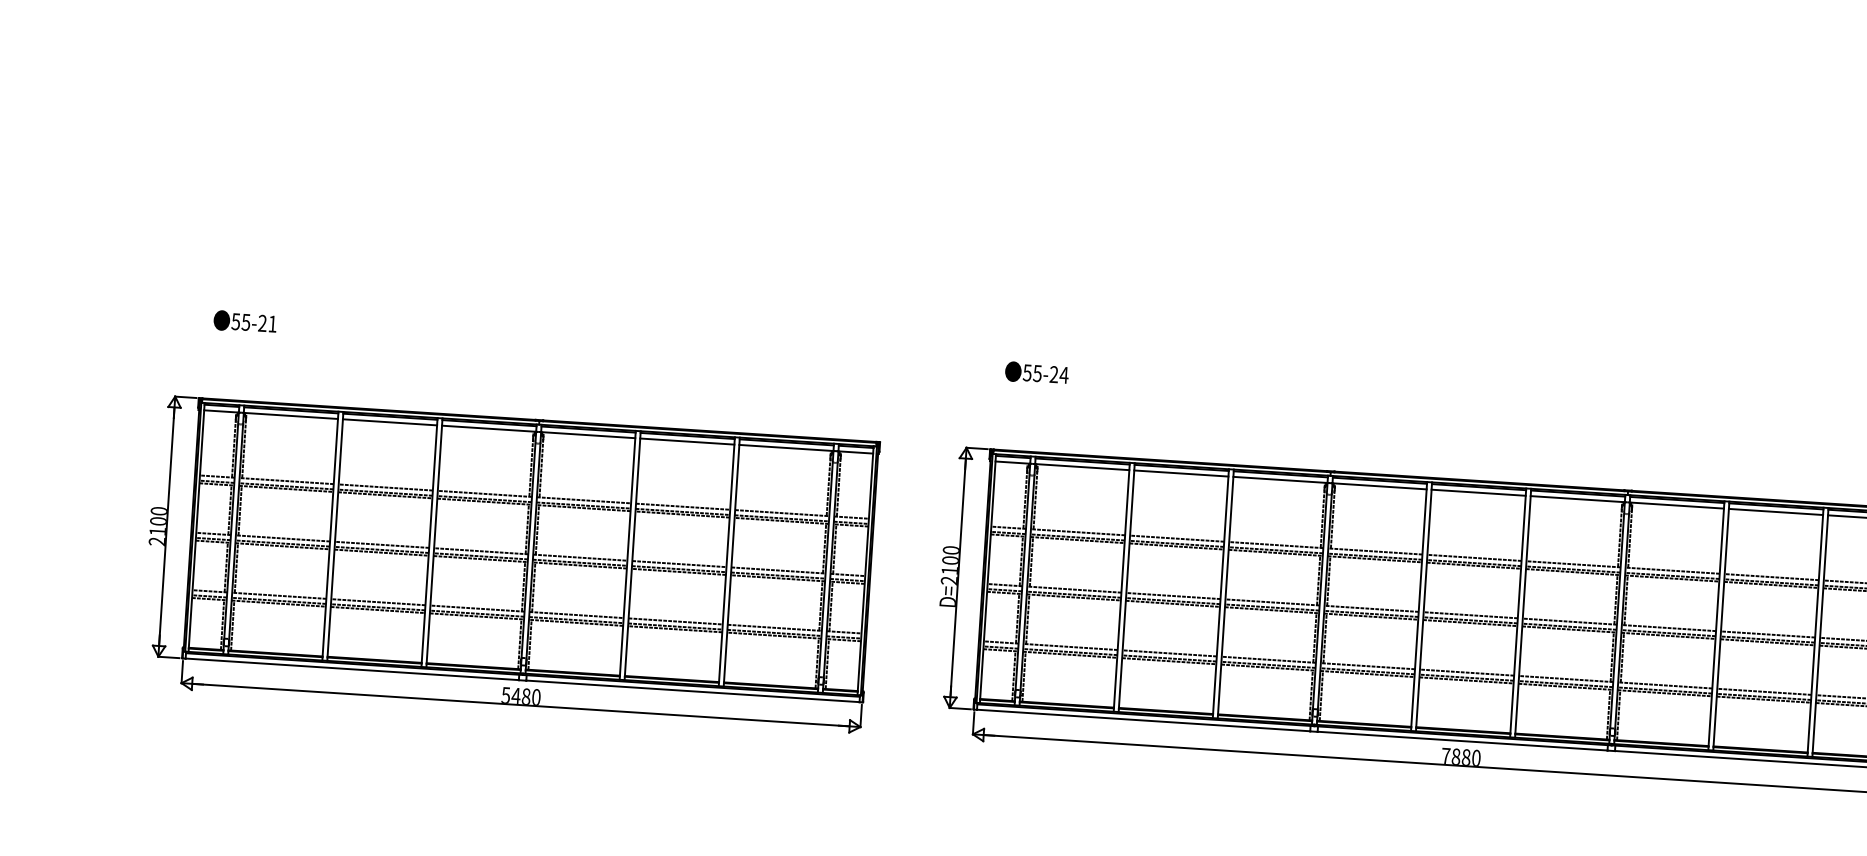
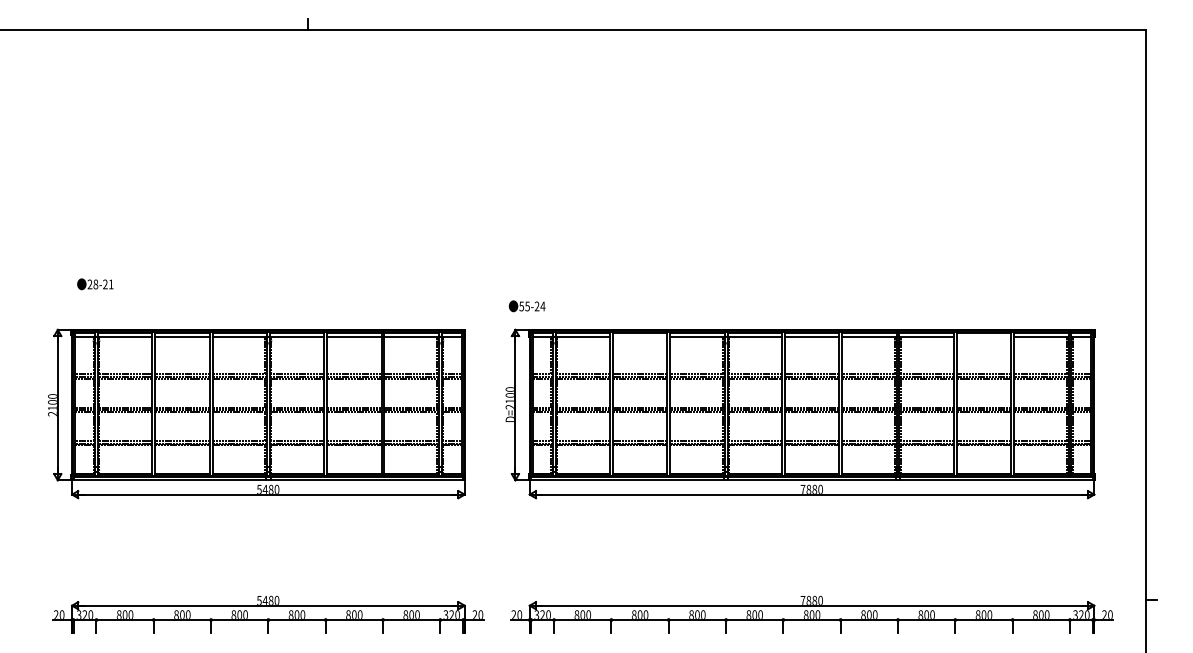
text: (240, 322) -> (92, 284), 55-21 -> 28-21
text: (1035, 373) -> (526, 306), moved
line: (1180, 473) -> (639, 336), removed
line: (1775, 511) -> (983, 336), removed

